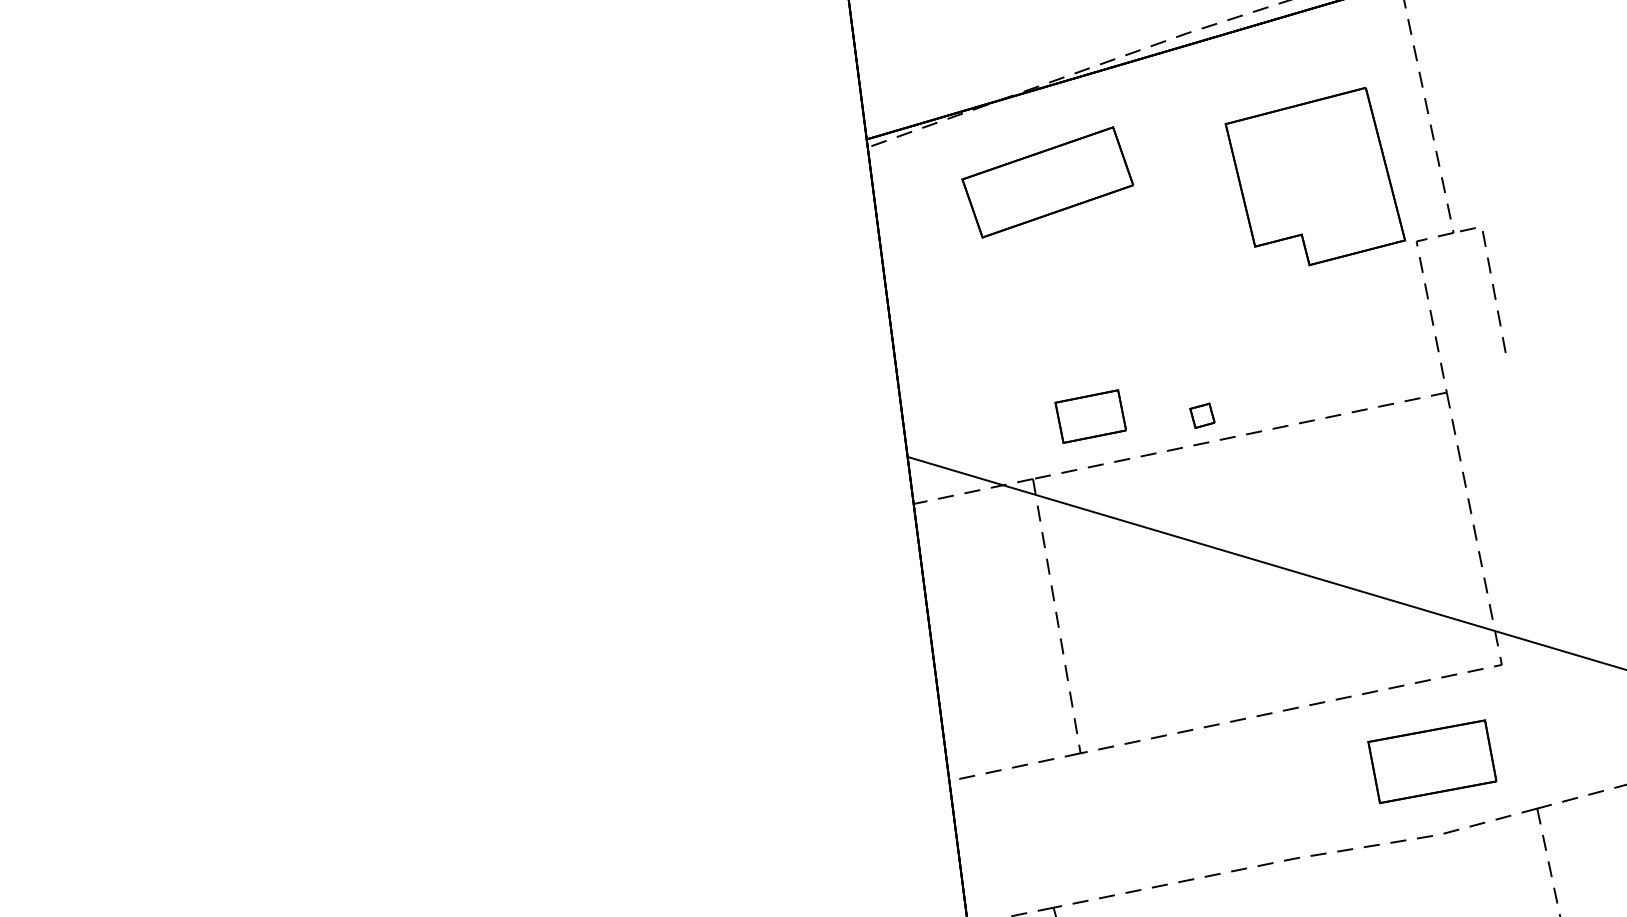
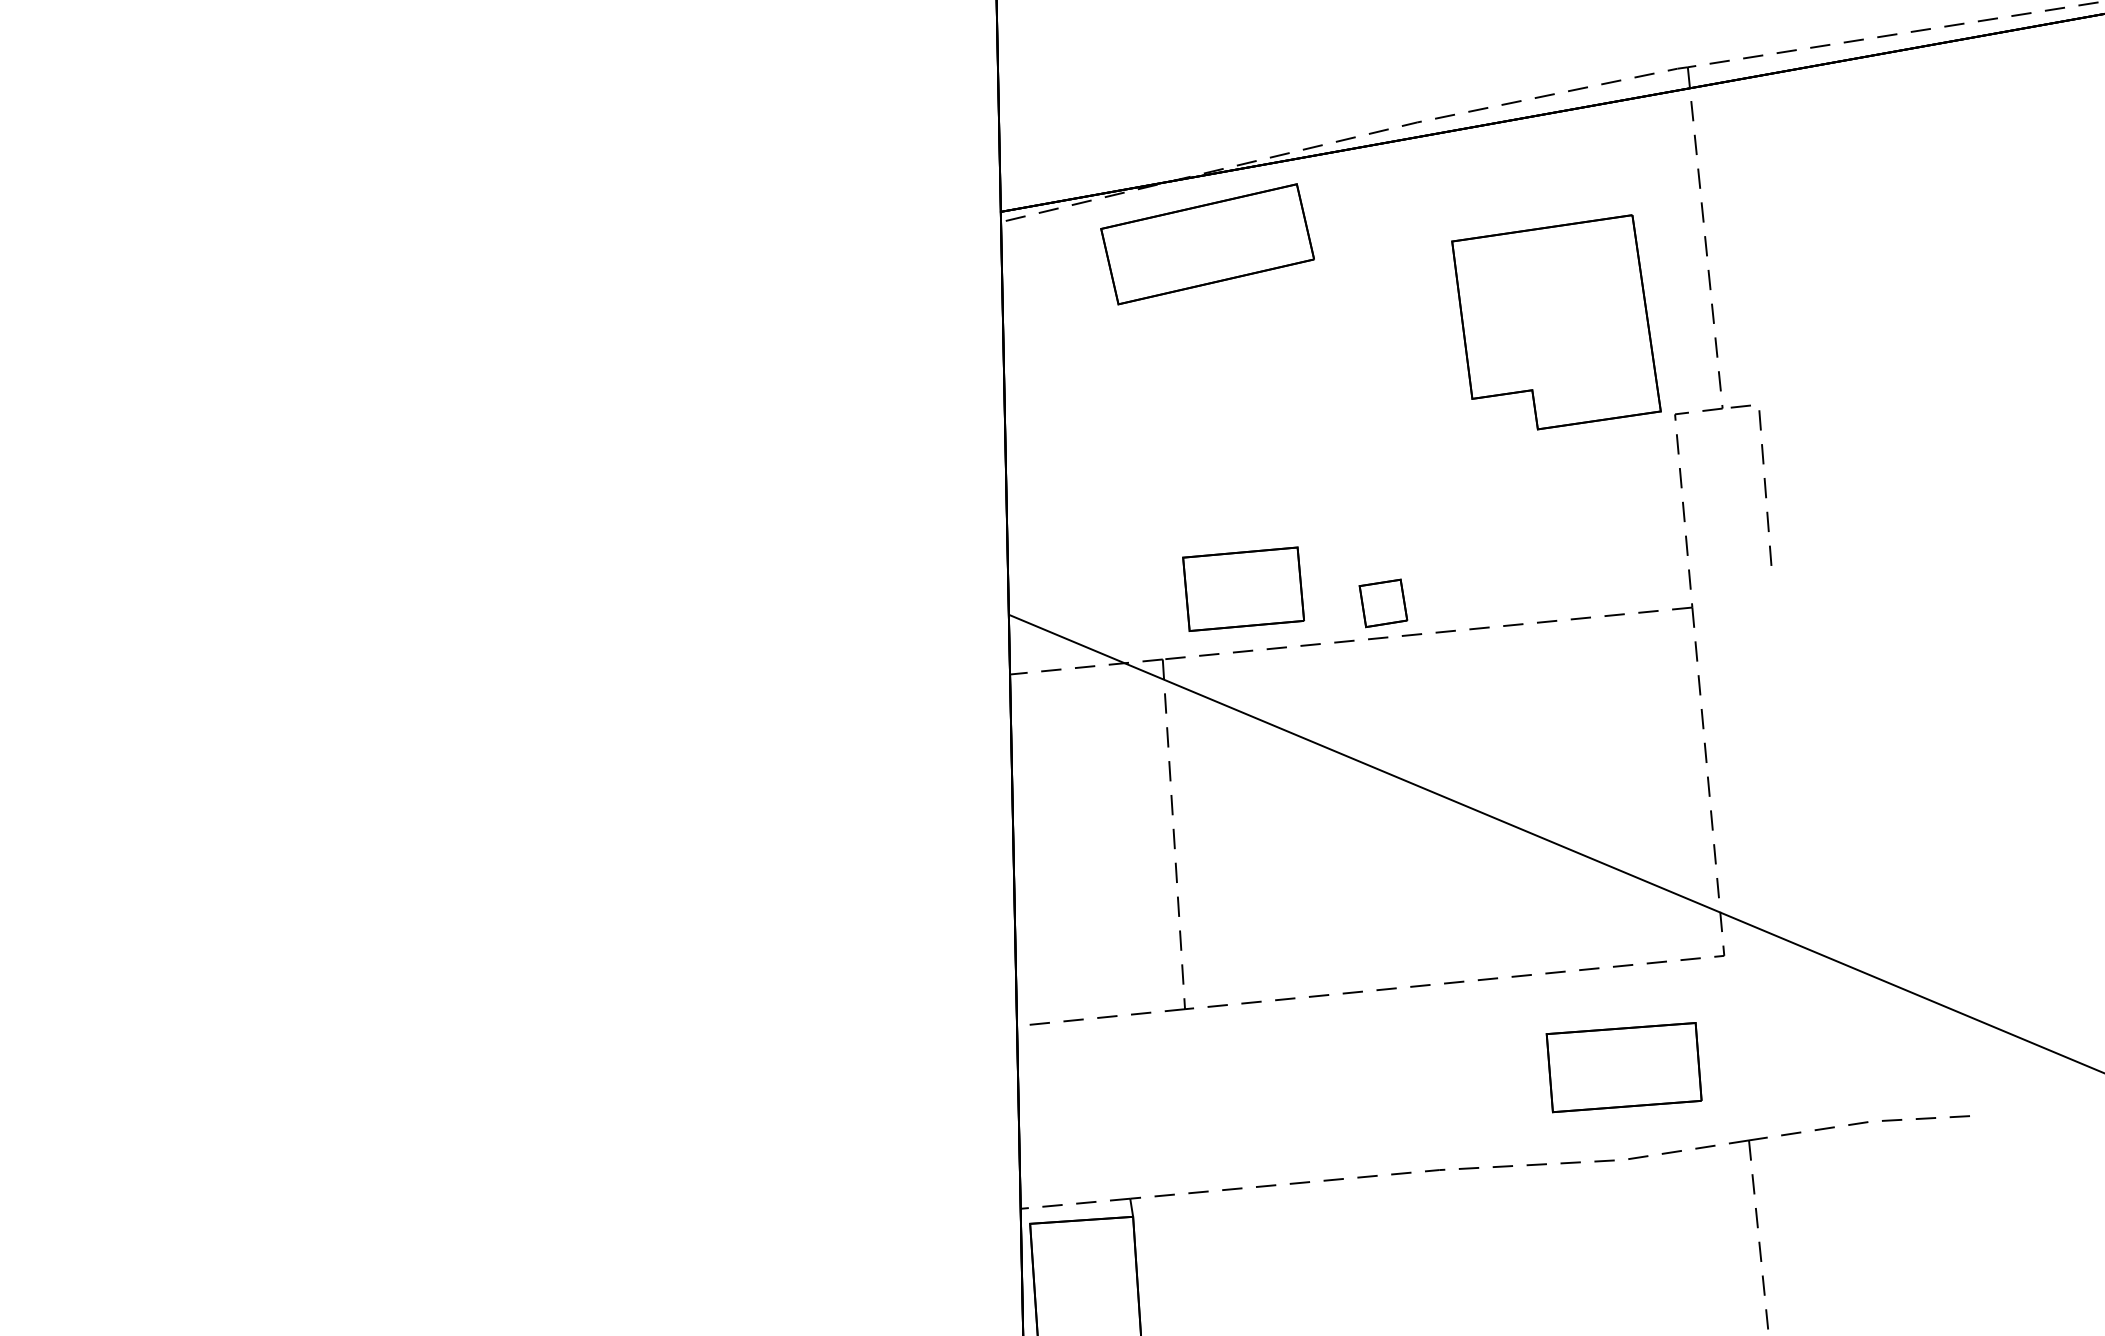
part: (1047, 182) -> (1207, 244), moved
part: (1202, 415) -> (1383, 603), size x1.67
part: (1090, 416) -> (1243, 588), size x1.43

